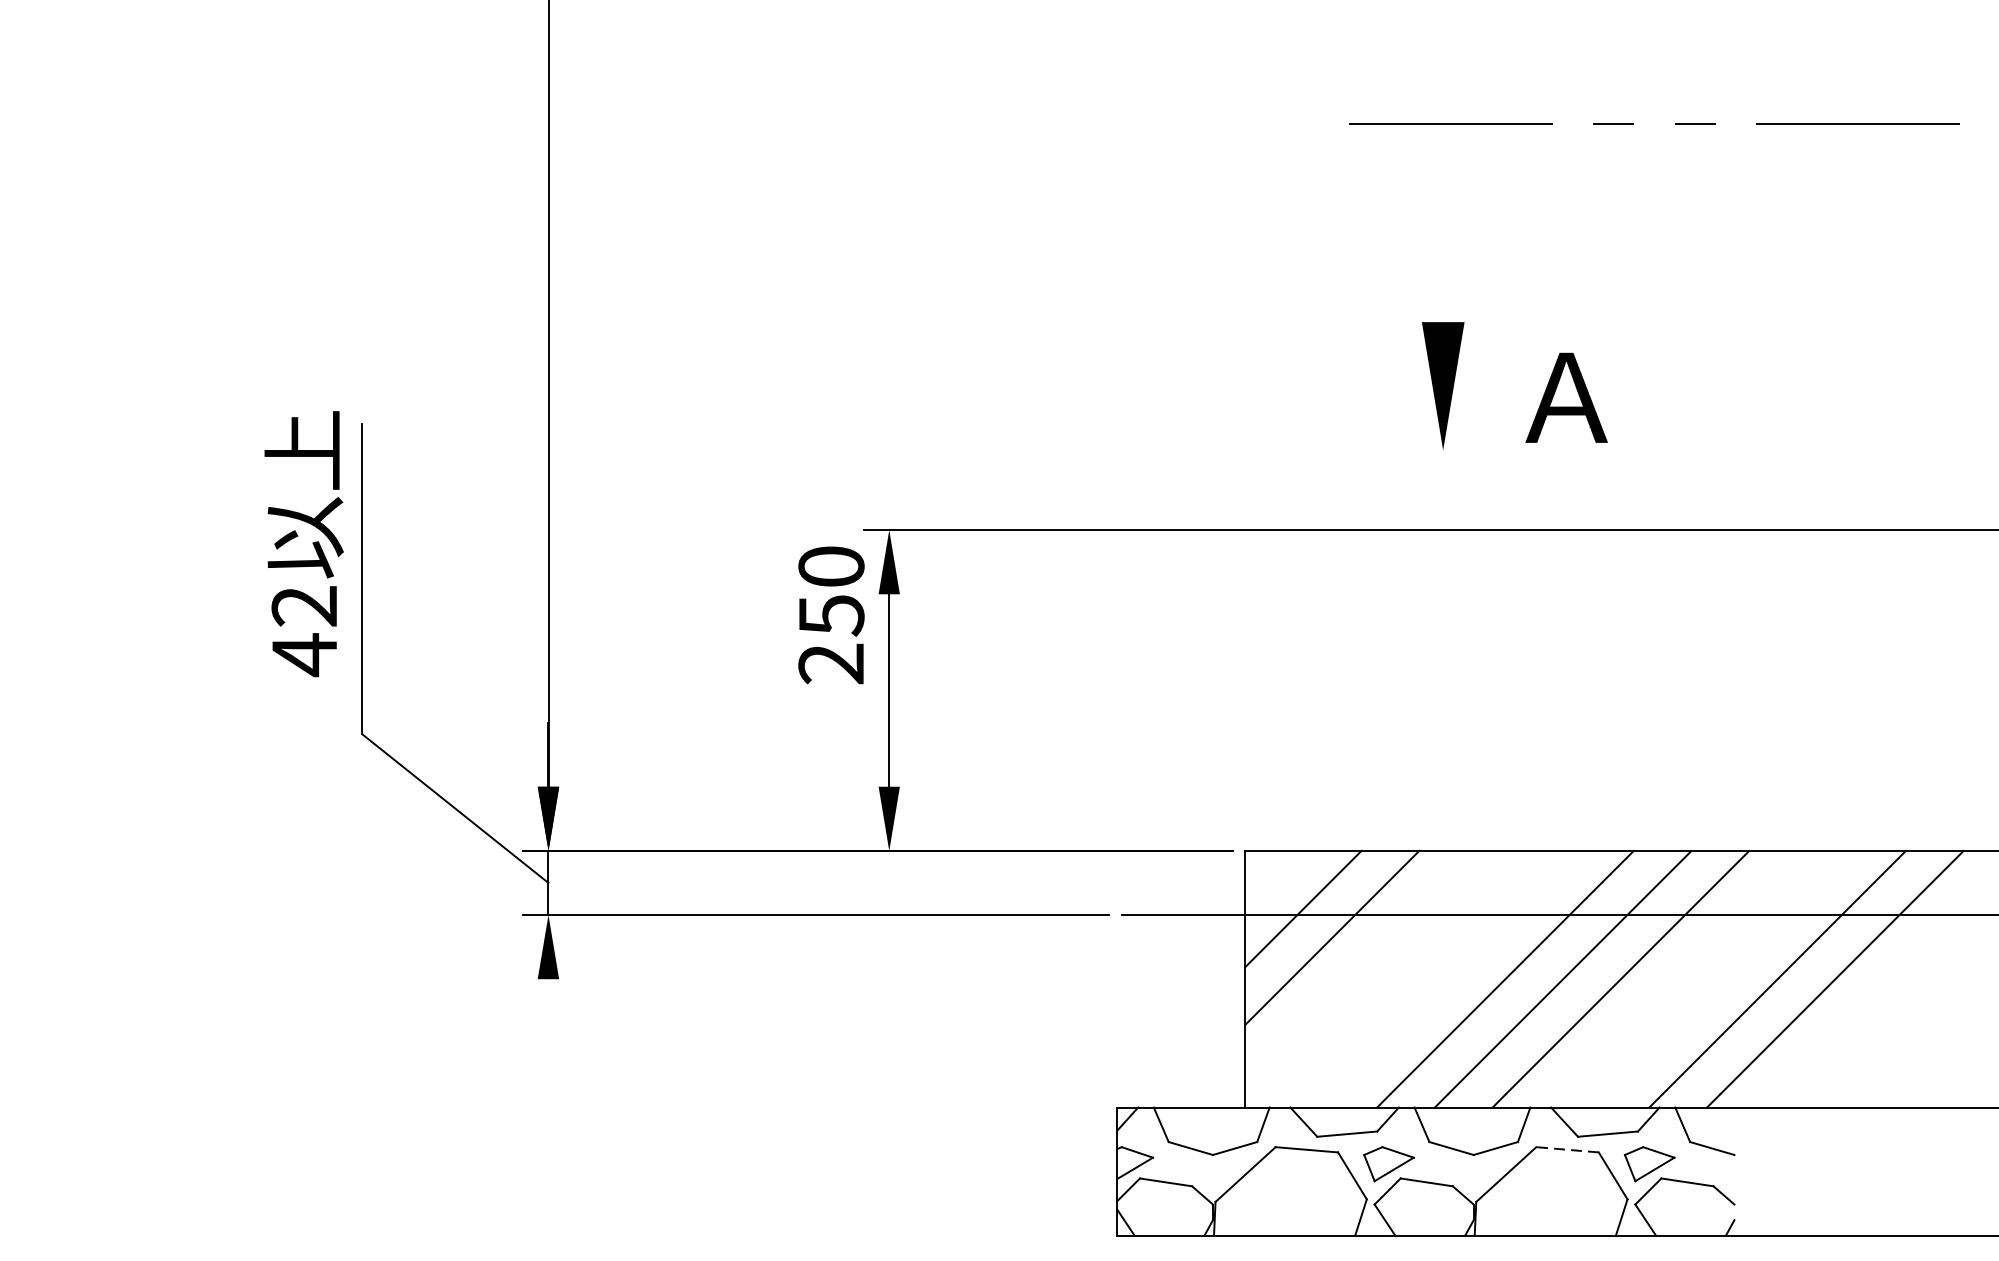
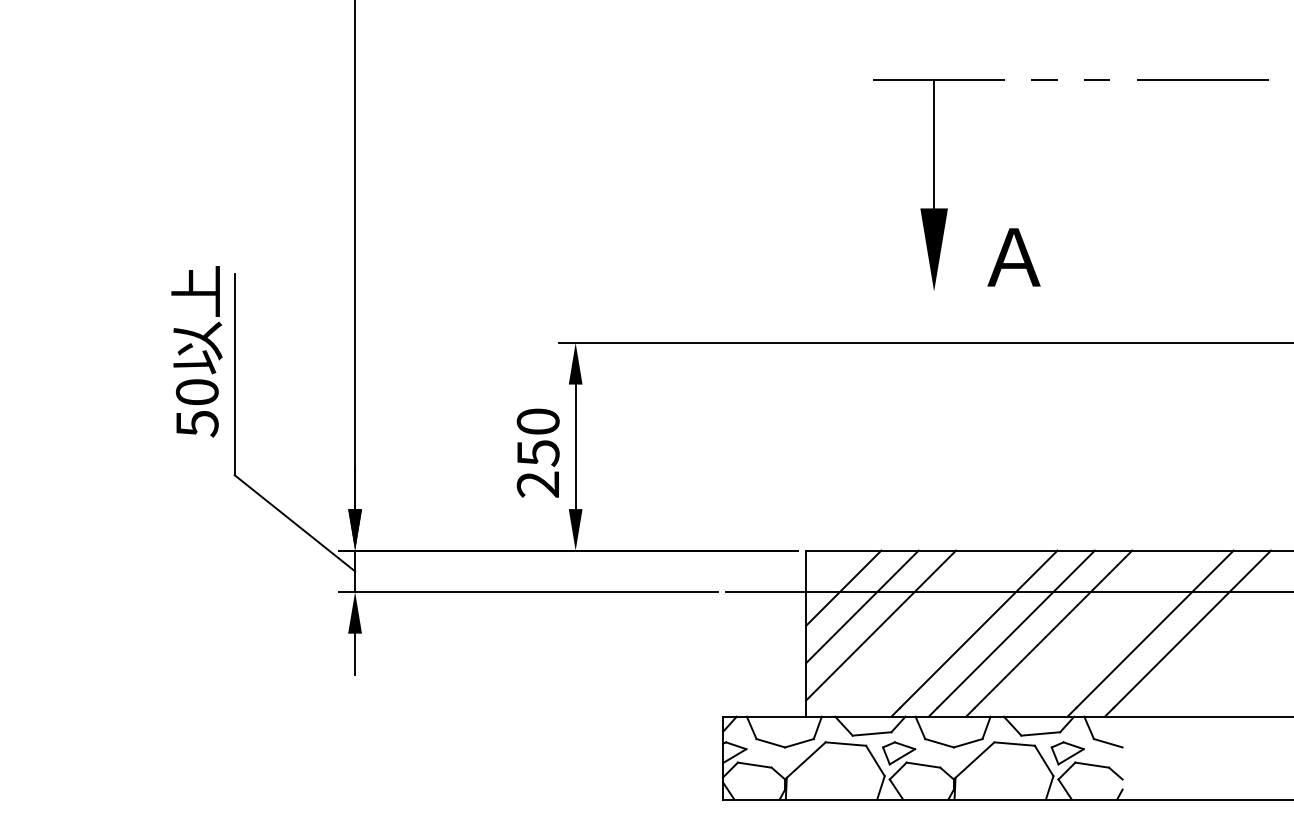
line: (1443, 223) -> (934, 144), added
text: (830, 614) -> (537, 452), moved
text: (303, 631) -> (196, 408), 42 -> 50
line: (1361, 966) -> (881, 625), added
line: (549, 1011) -> (355, 654), added
line: (1567, 1150) -> (1014, 744), dashed -> solid

